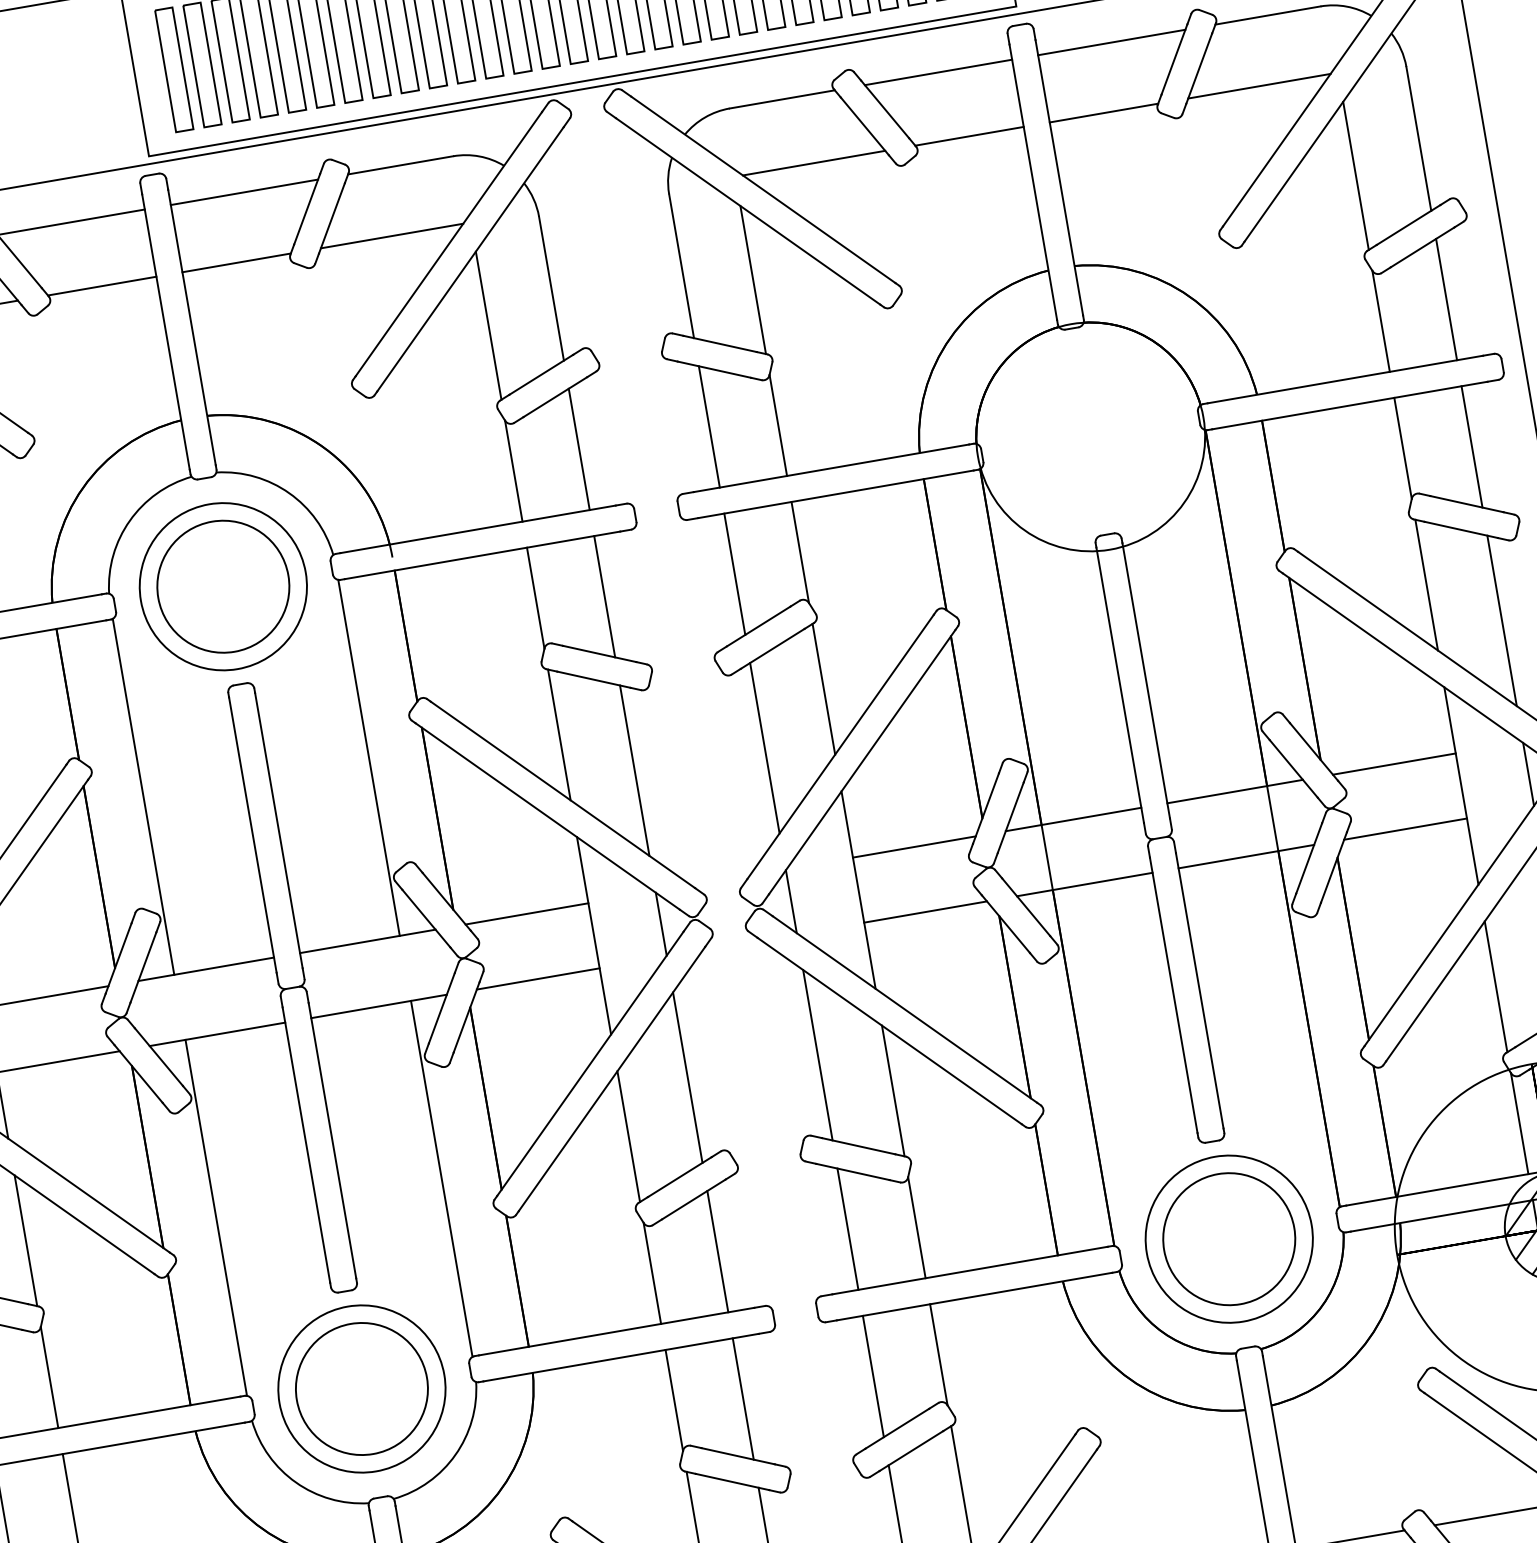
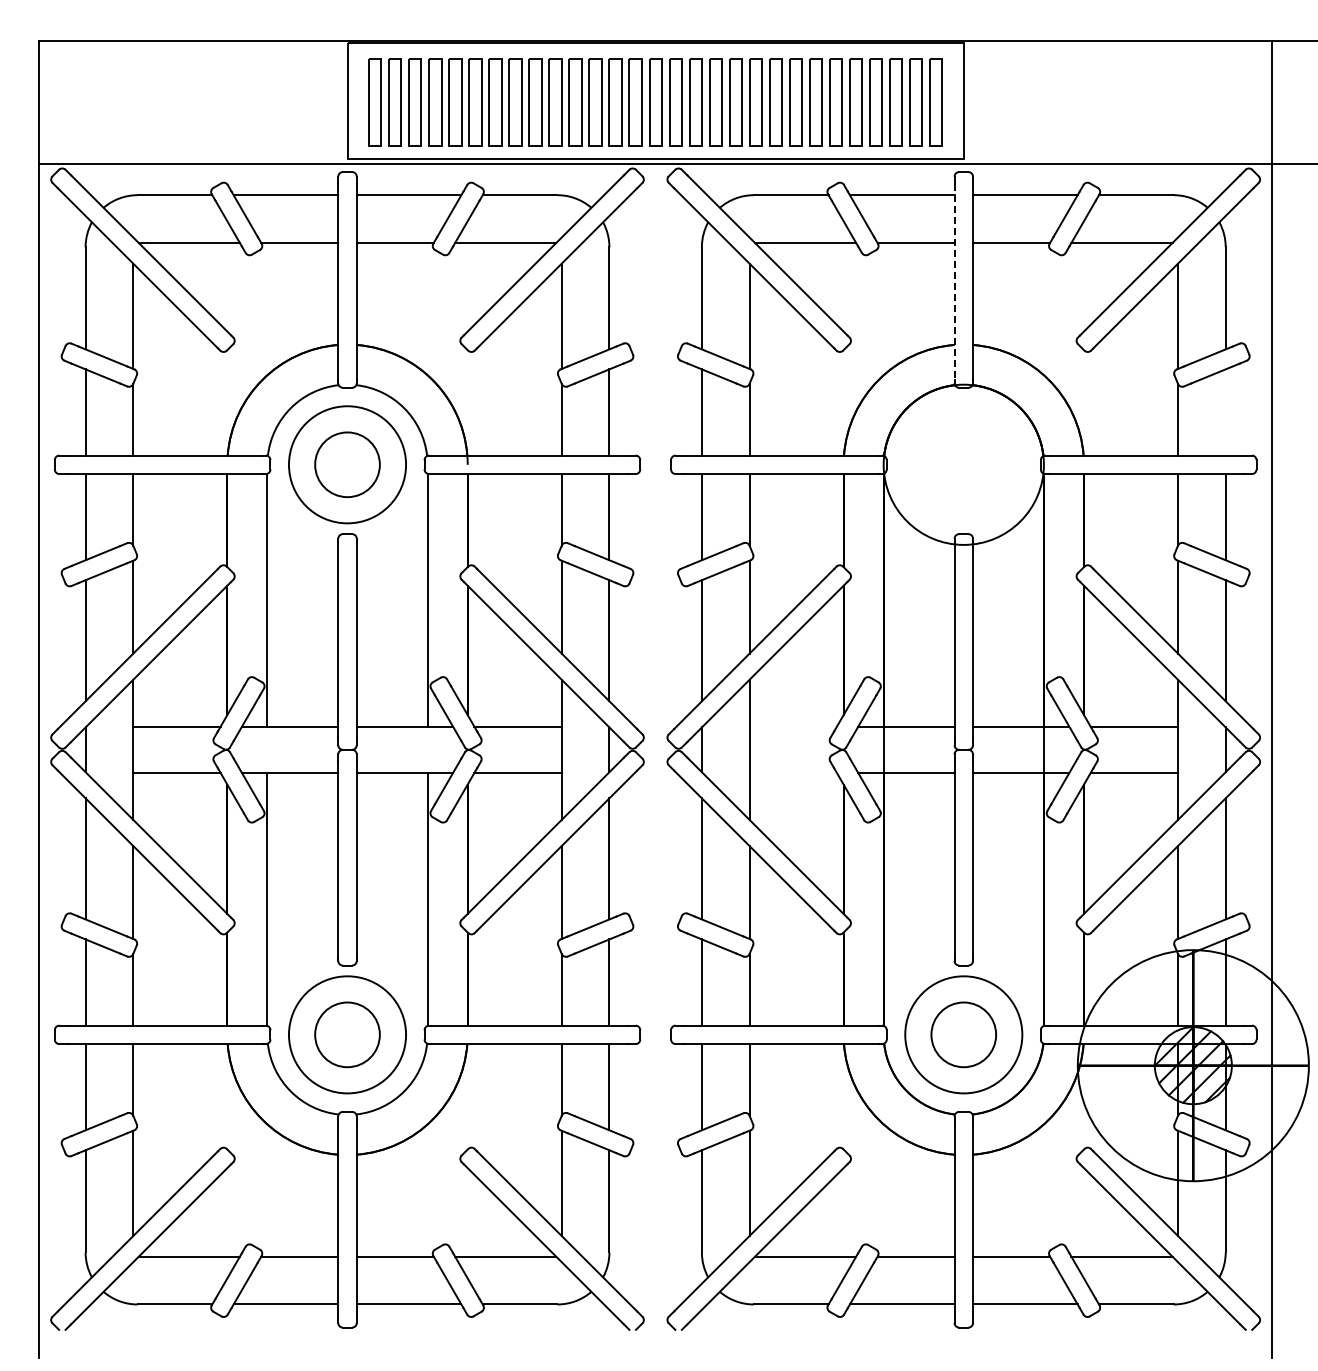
line: (1033, 182) -> (954, 282), solid -> dashed
line: (1446, 299) -> (1225, 412), removed
circle: (223, 586) -> (347, 464), size x0.7
line: (913, 846) -> (792, 726), removed
line: (924, 911) -> (792, 772), removed
circle: (1228, 1238) -> (963, 1034), size x0.7
circle: (361, 1388) -> (347, 1034), size x0.7

